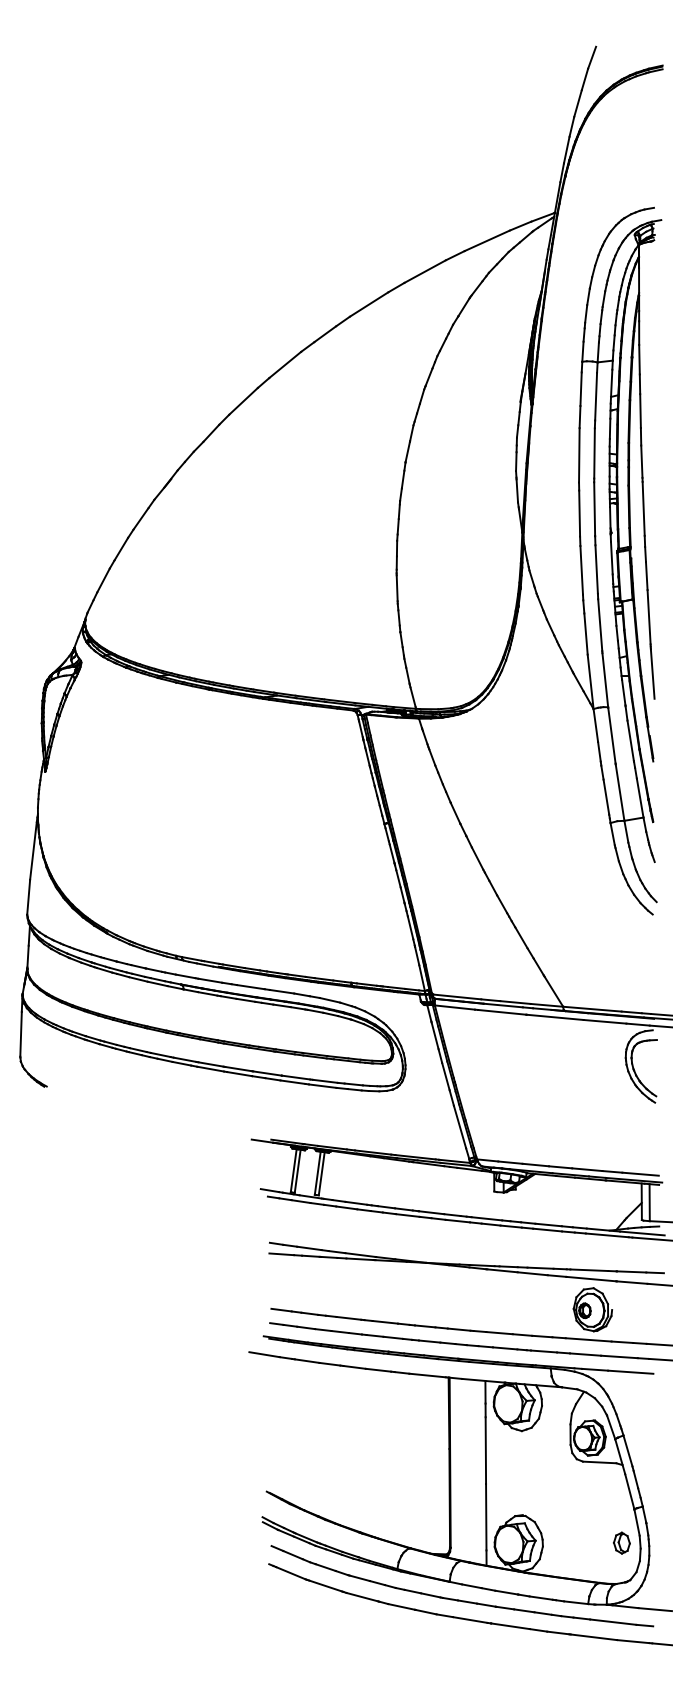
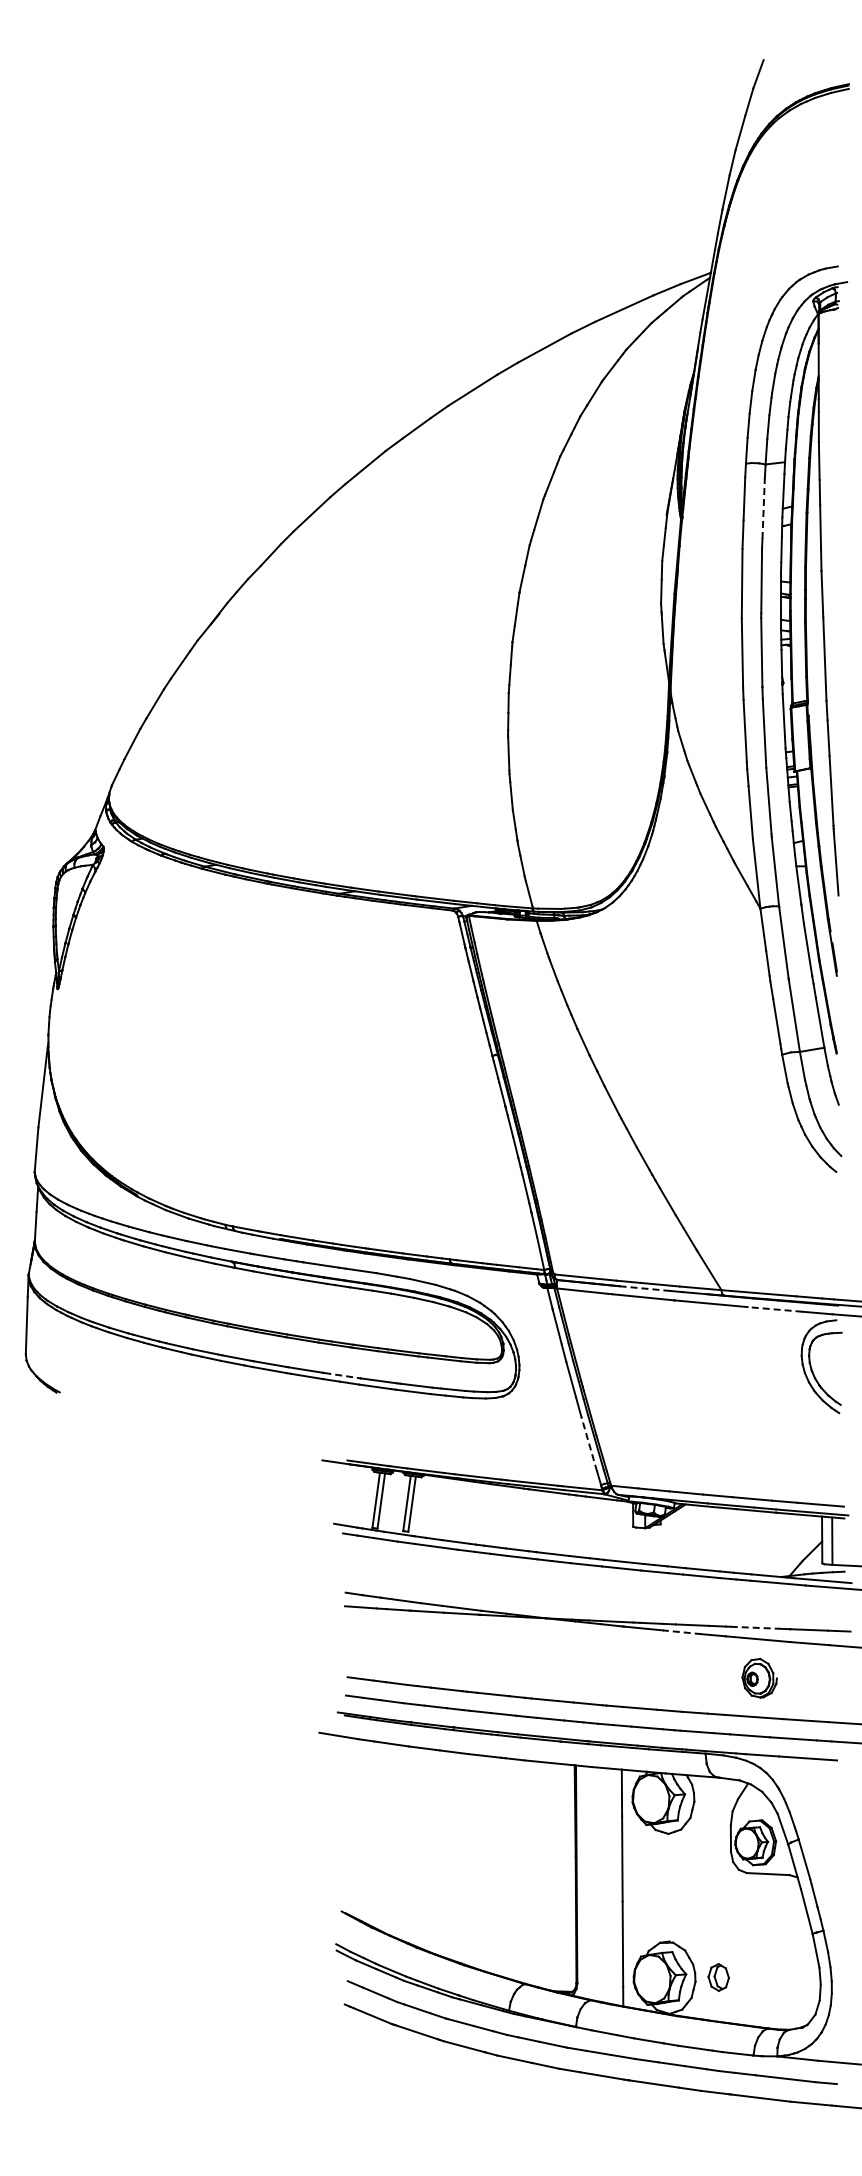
line: (595, 396) -> (763, 508), solid -> dashed
line: (503, 1005) -> (645, 1288), solid -> dashed
line: (605, 1021) -> (775, 1309), solid -> dashed
line: (268, 1073) -> (343, 1375), solid -> dashed
line: (460, 1126) -> (589, 1443), solid -> dashed
line: (589, 1270) -> (755, 1627), solid -> dashed
line: (531, 1273) -> (681, 1632), solid -> dashed
part: (592, 1309) -> (759, 1677), size x0.7
part: (621, 1543) -> (718, 1977), moved

